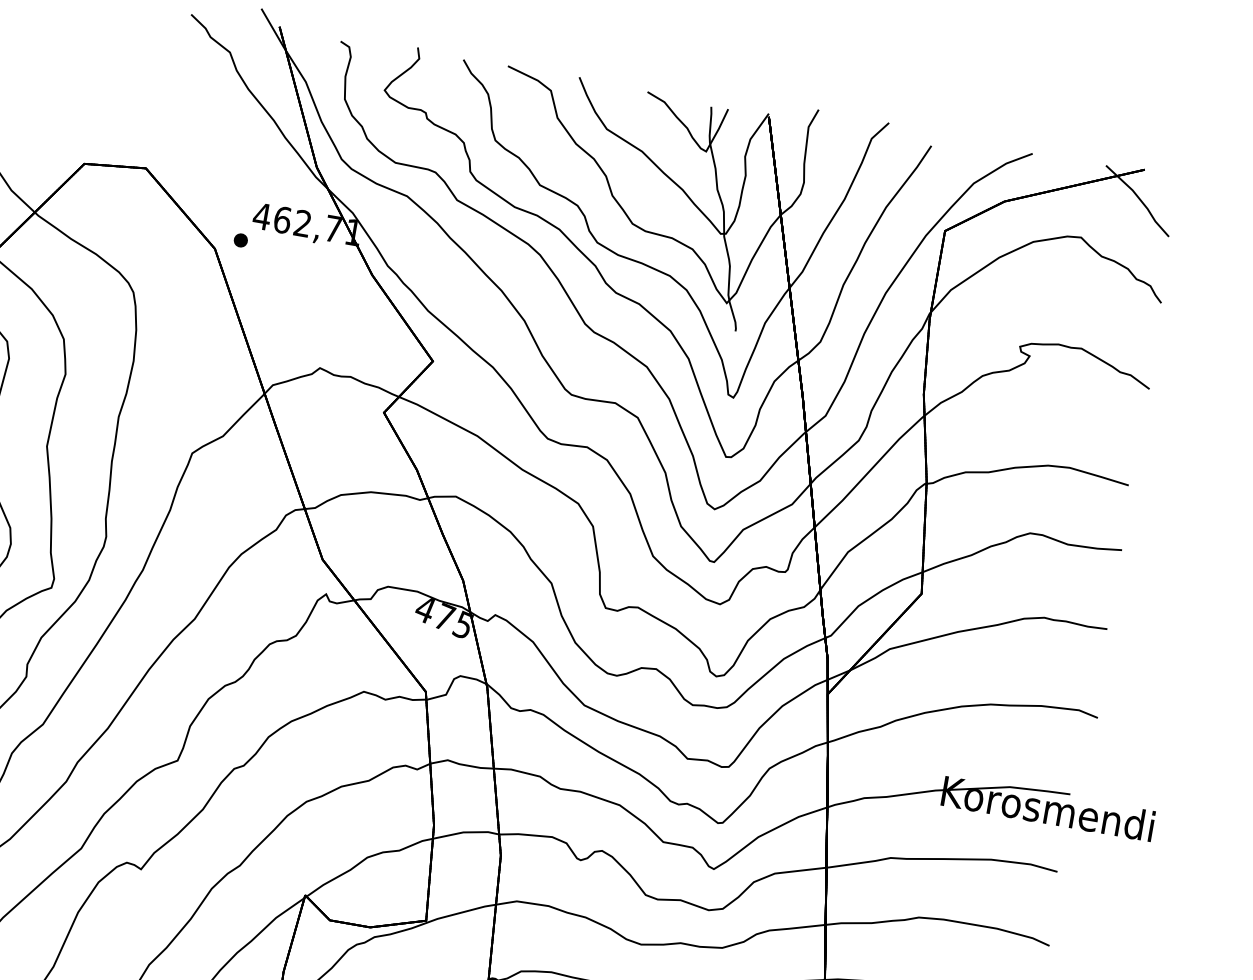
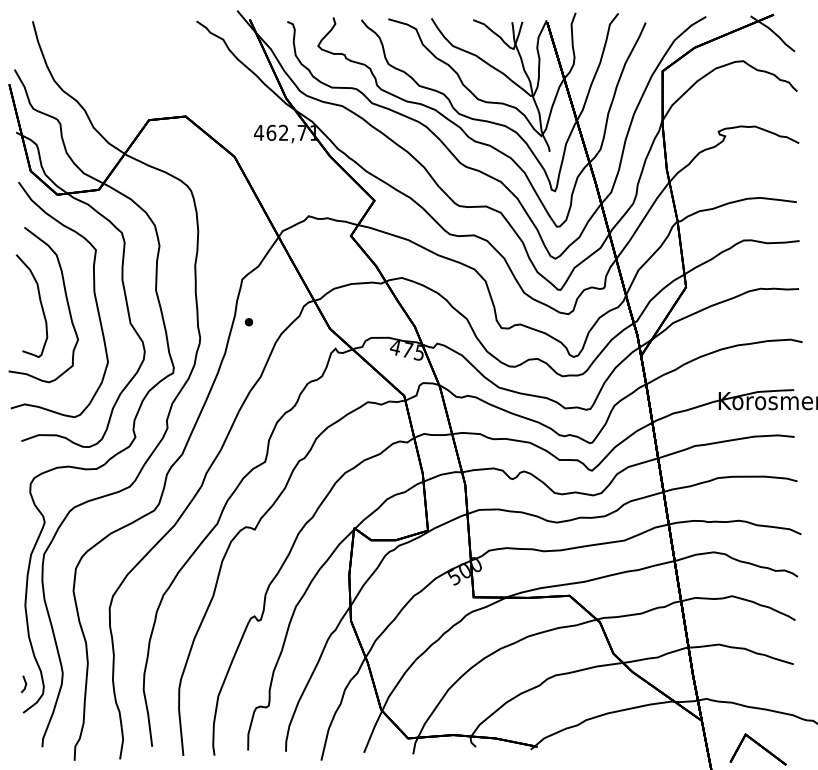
part: (239, 240) -> (248, 322), moved

